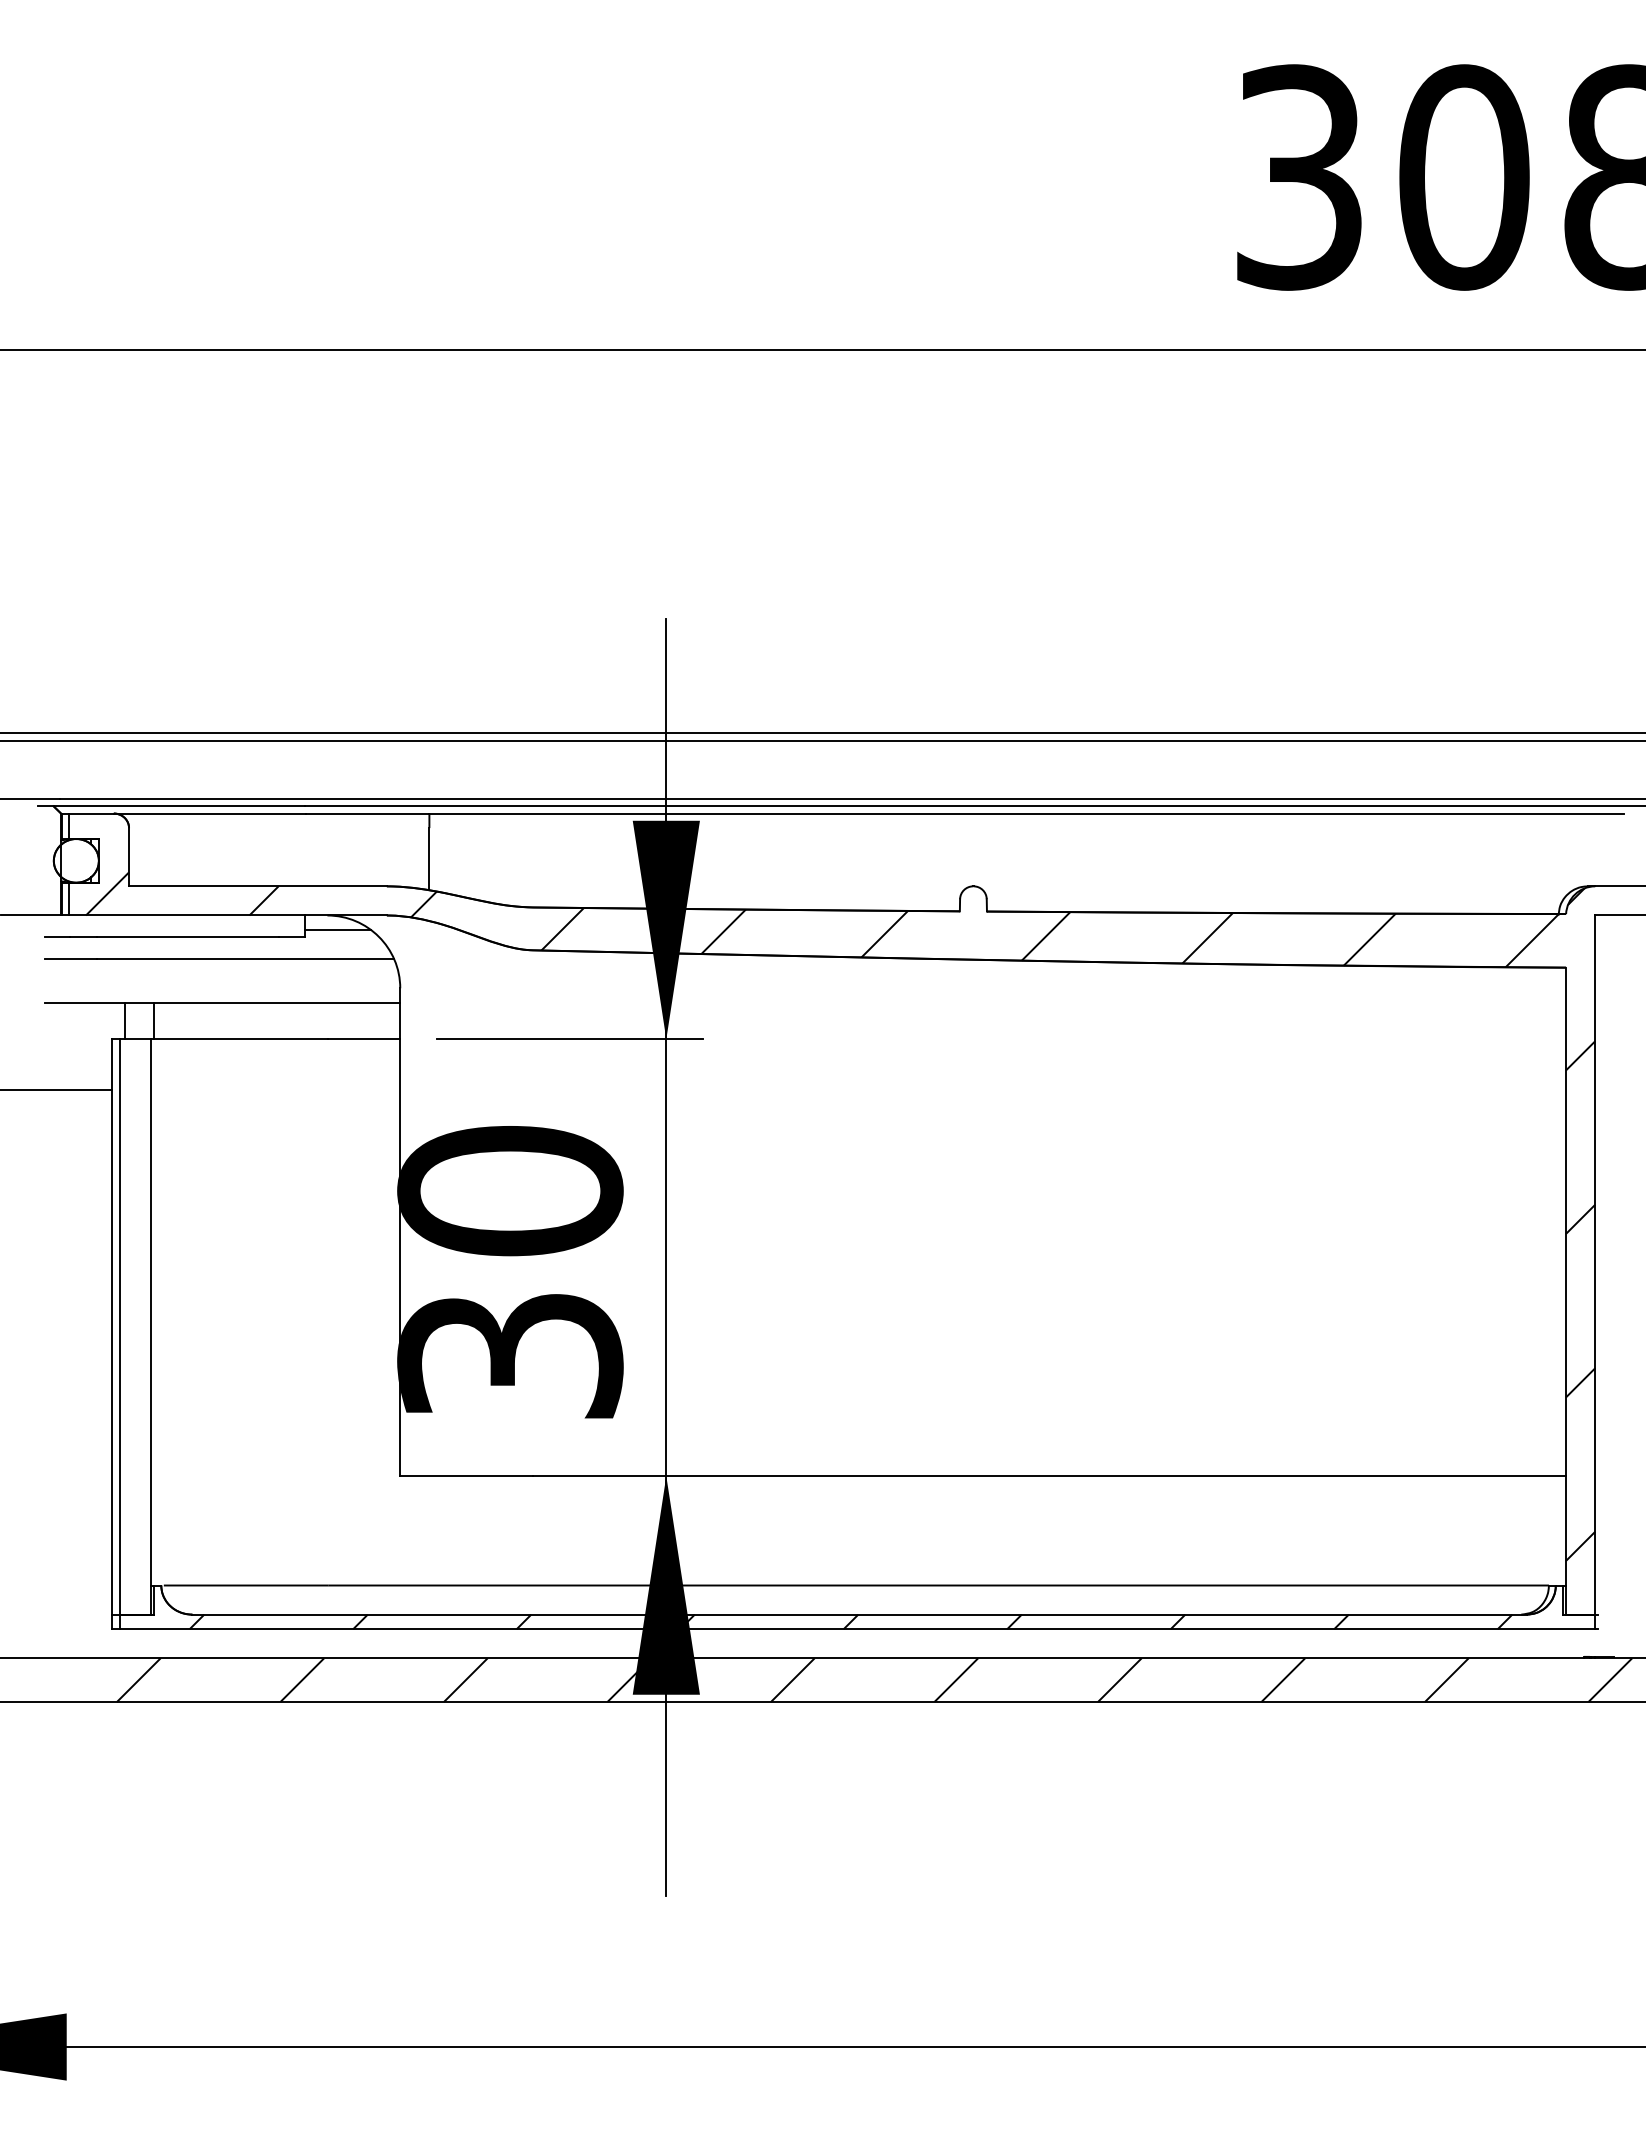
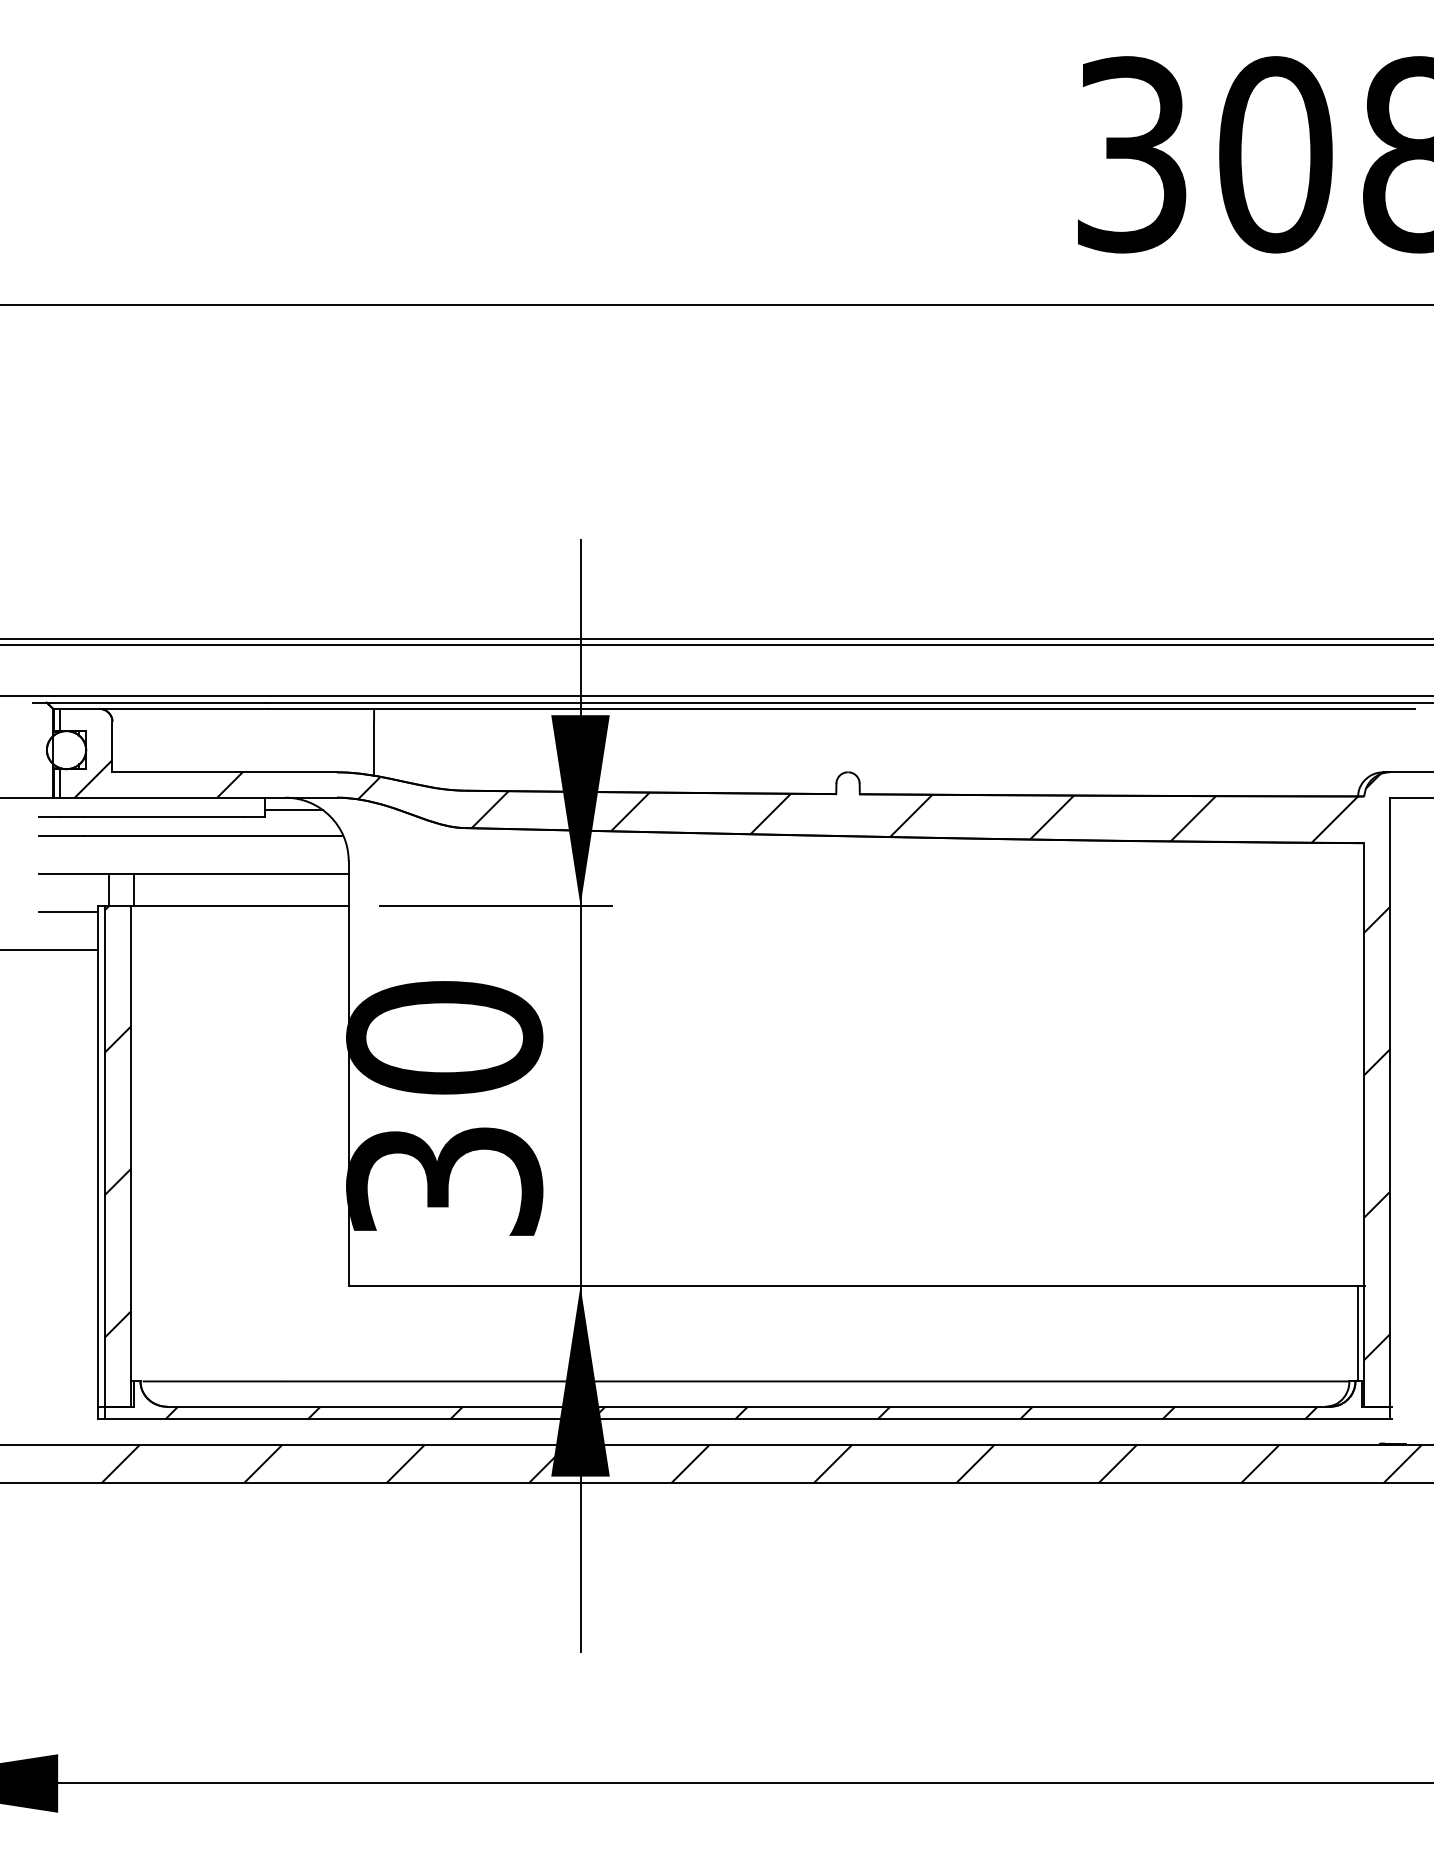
line: (78, 1046) -> (68, 911), added
hatch: (135, 1287) -> (118, 1121), added
line: (1558, 1530) -> (1357, 1333), added

